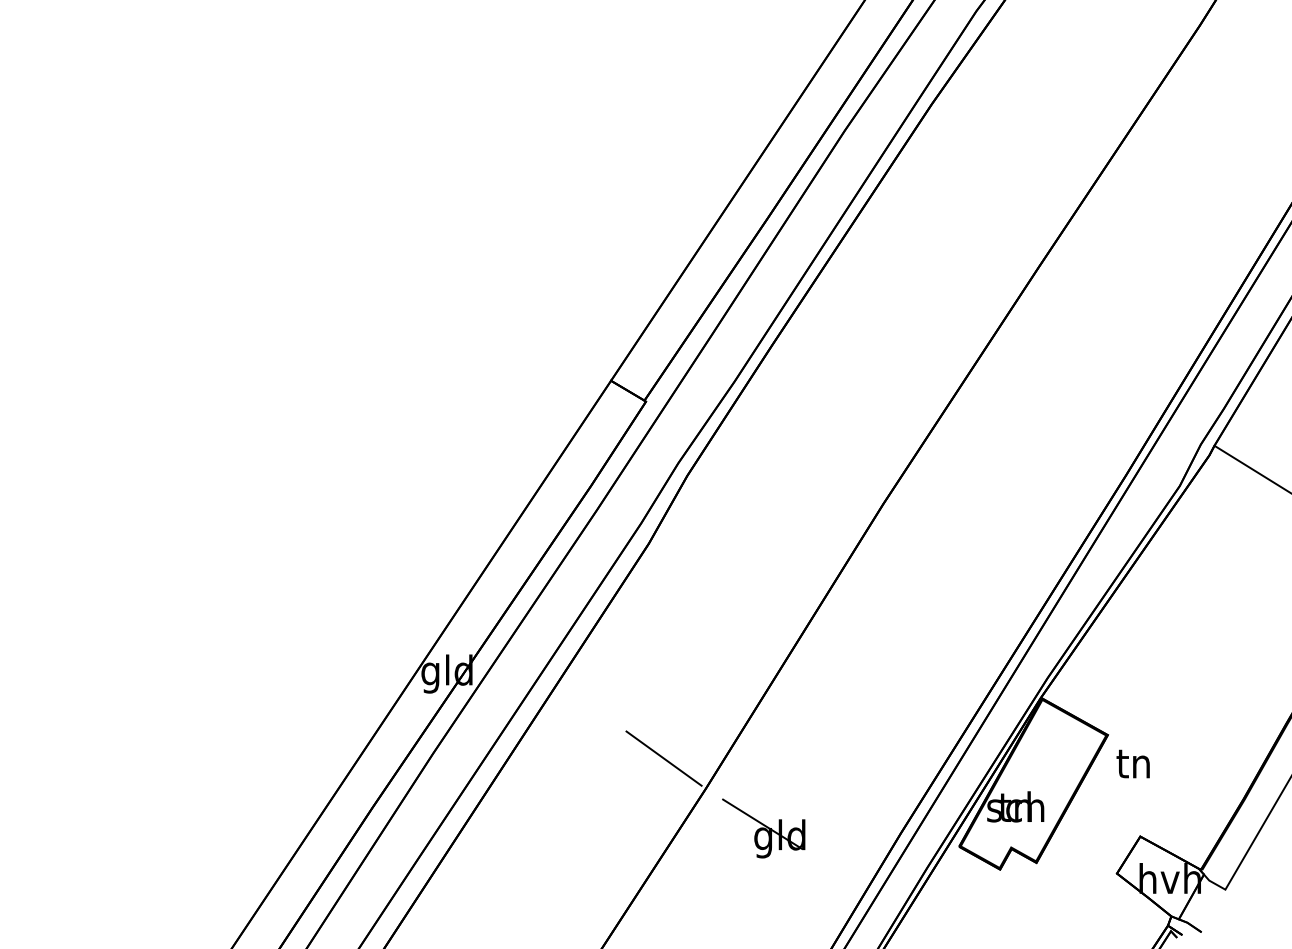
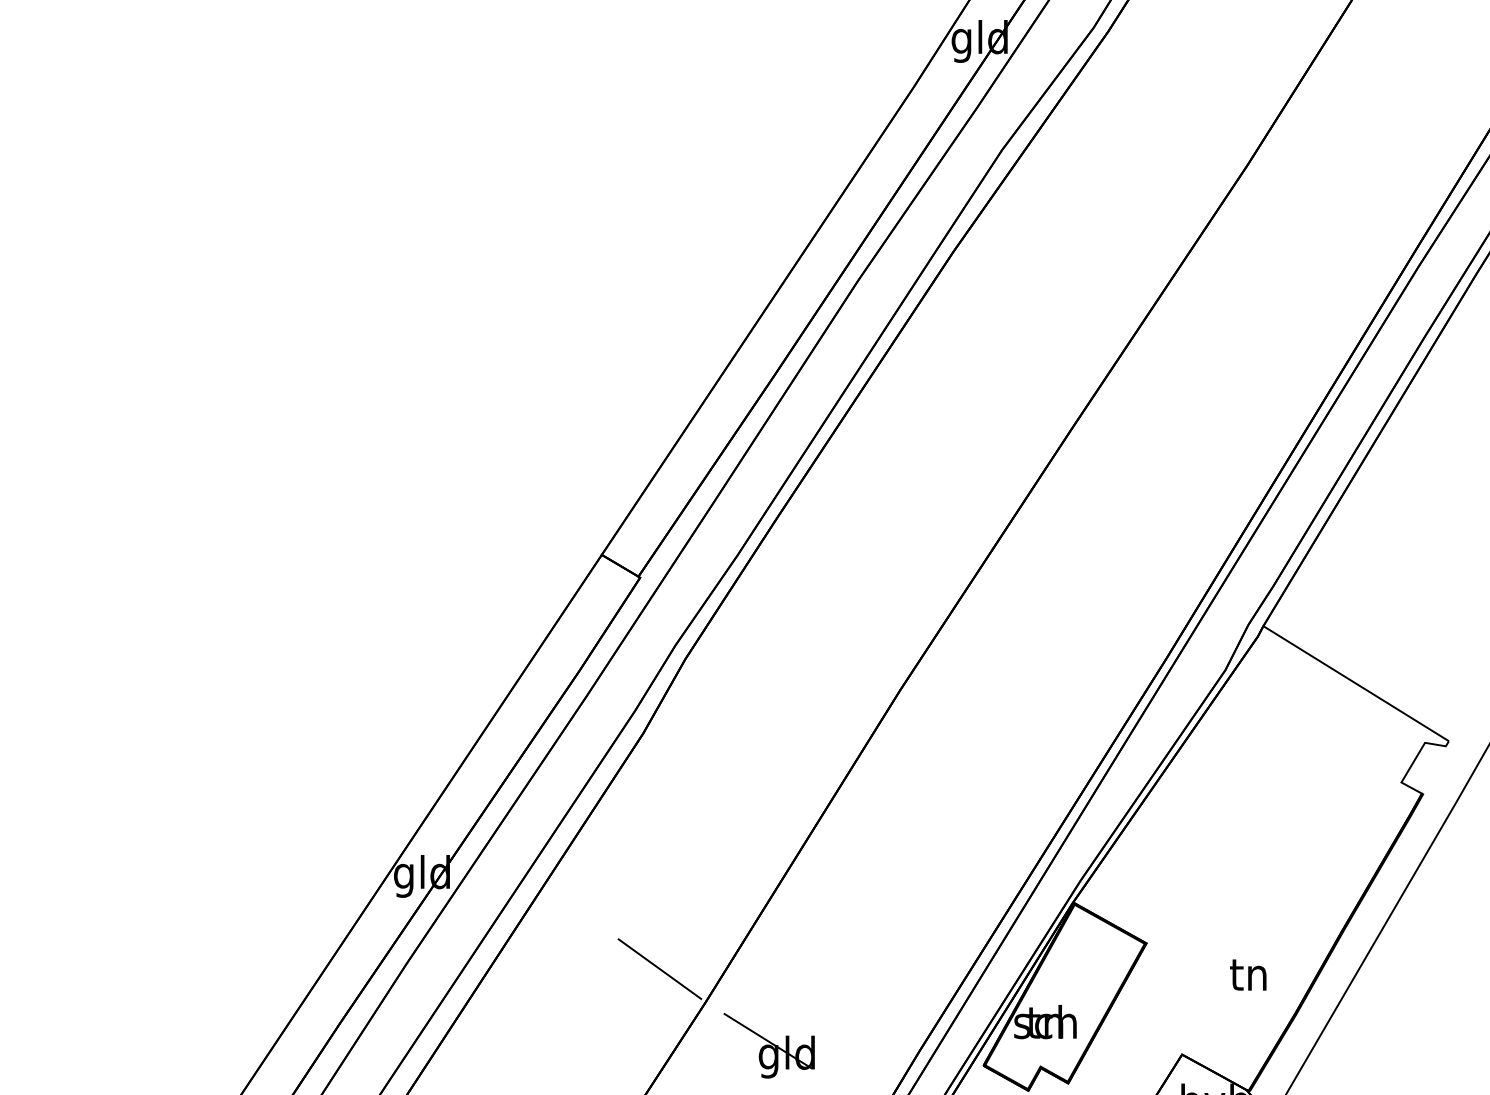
text: (1133, 763) -> (1248, 974), moved

